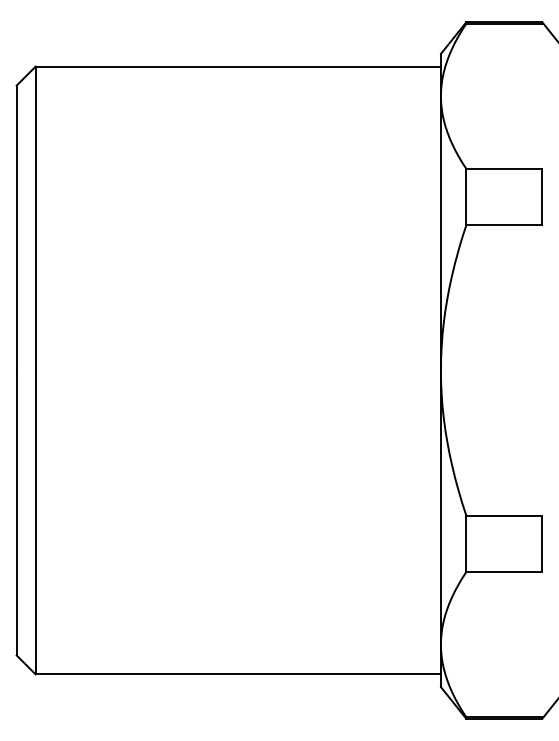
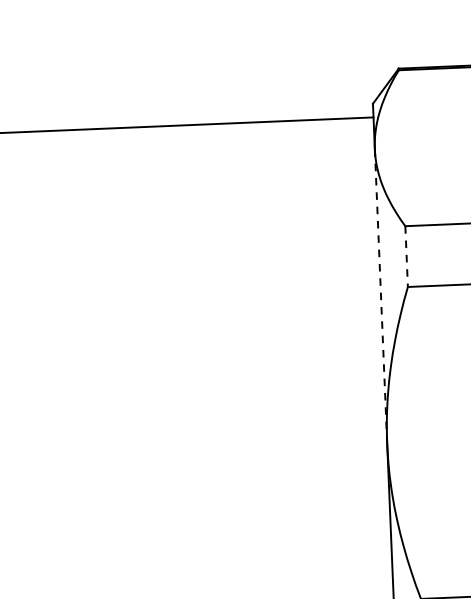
line: (466, 197) -> (406, 257), solid -> dashed
line: (440, 233) -> (380, 296), solid -> dashed

